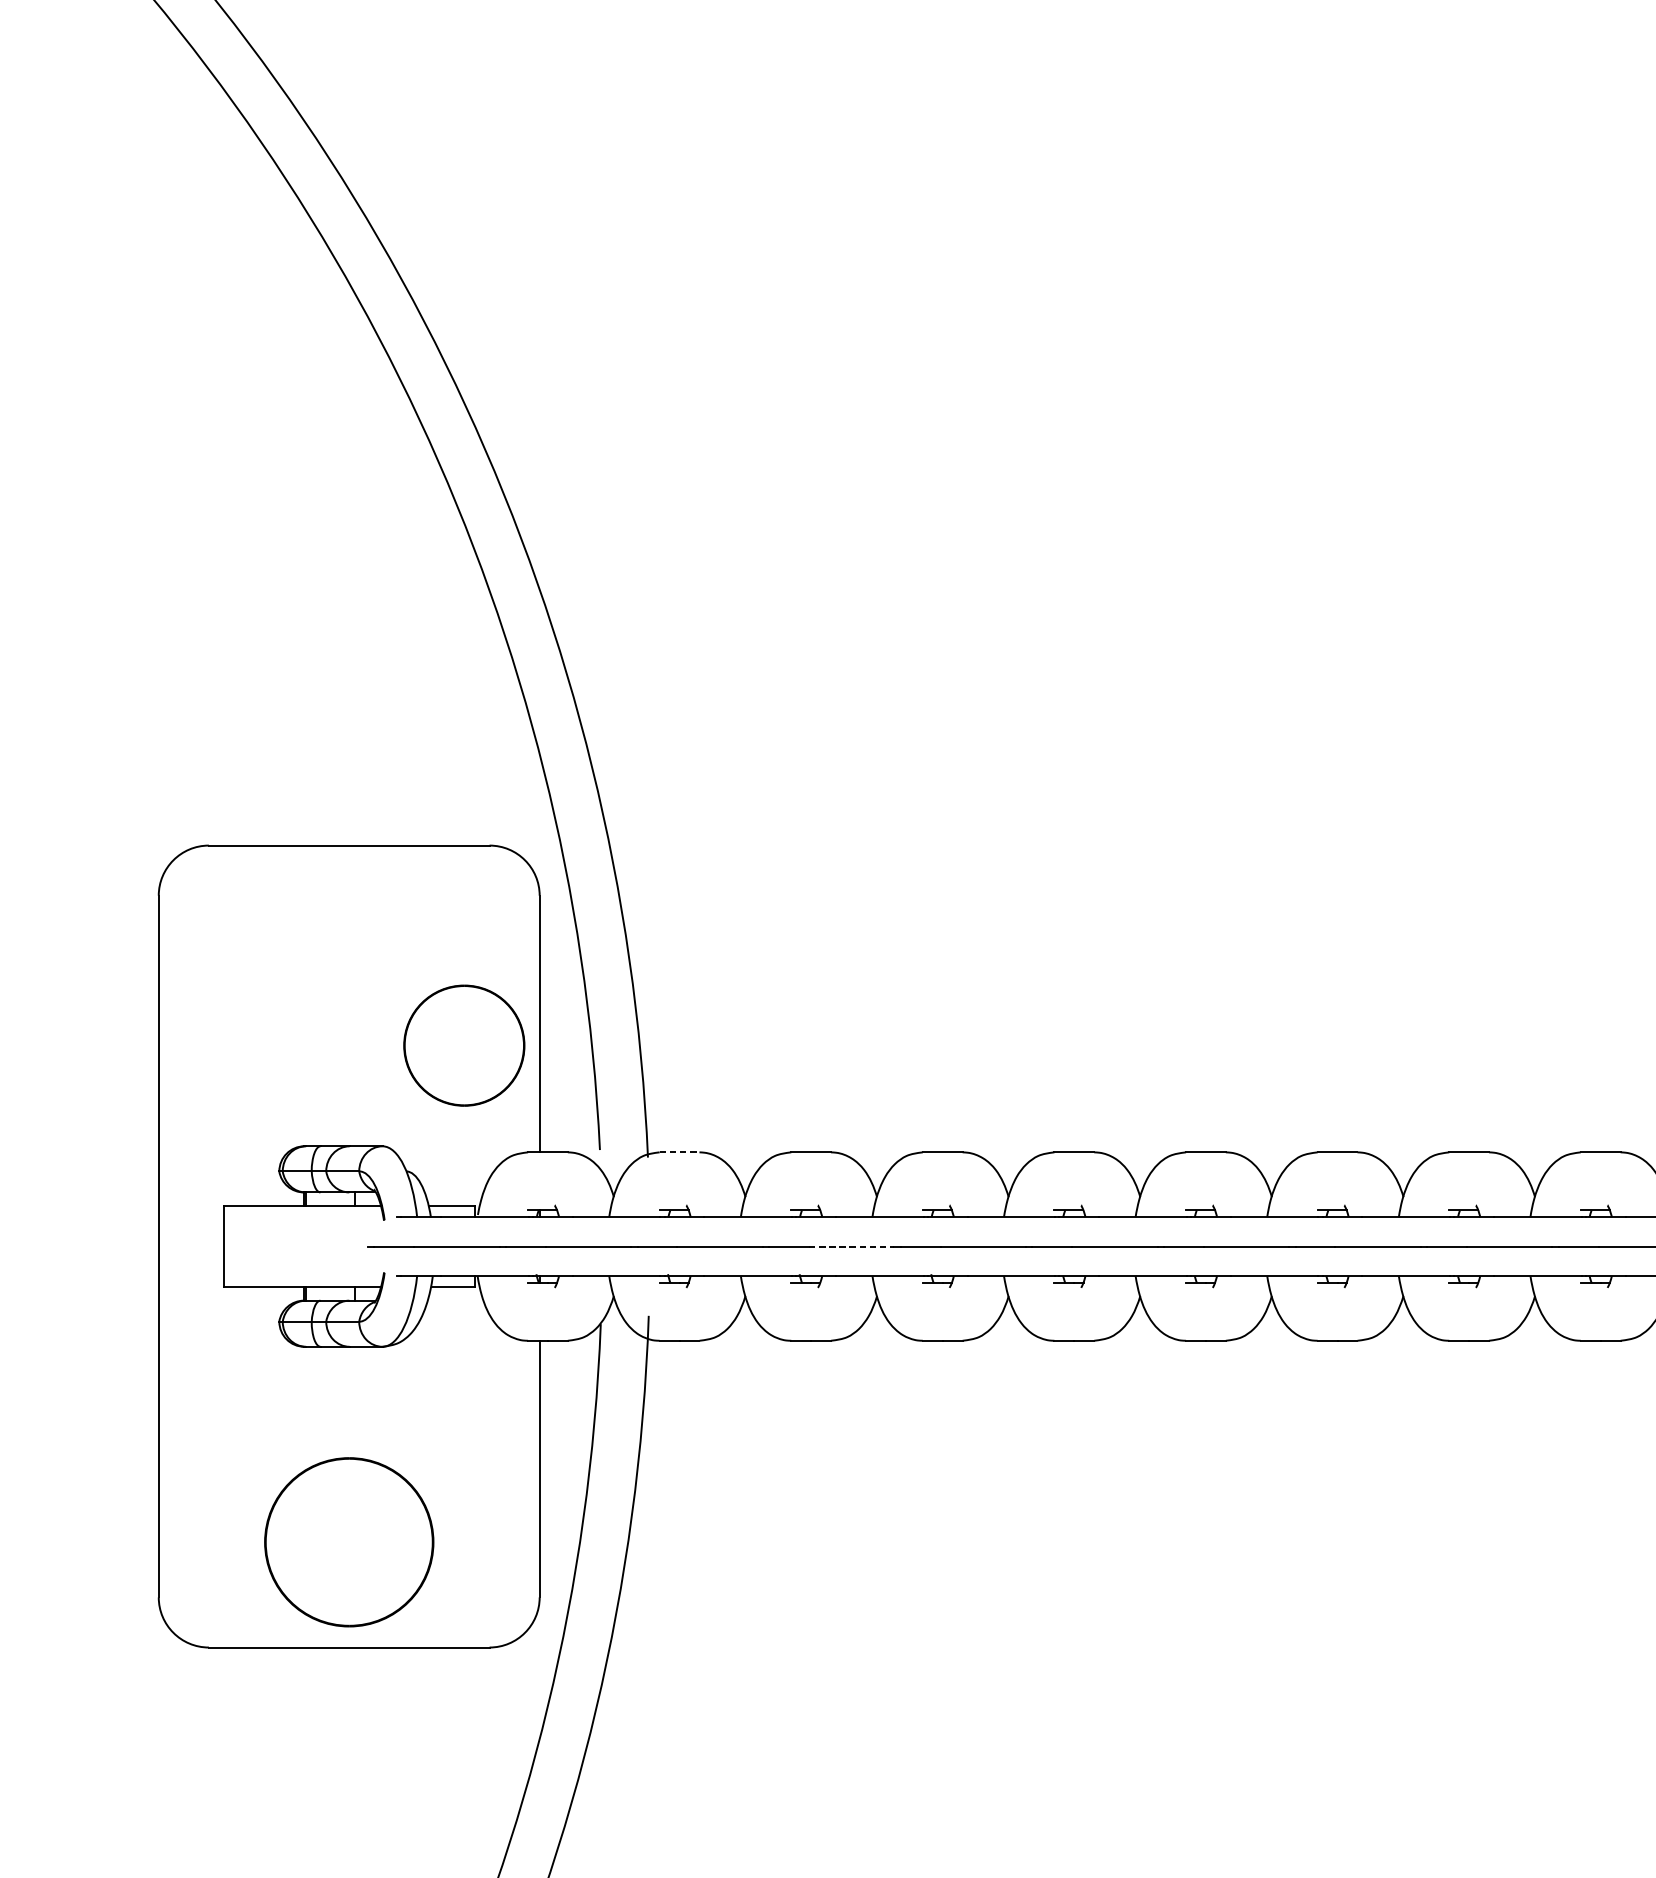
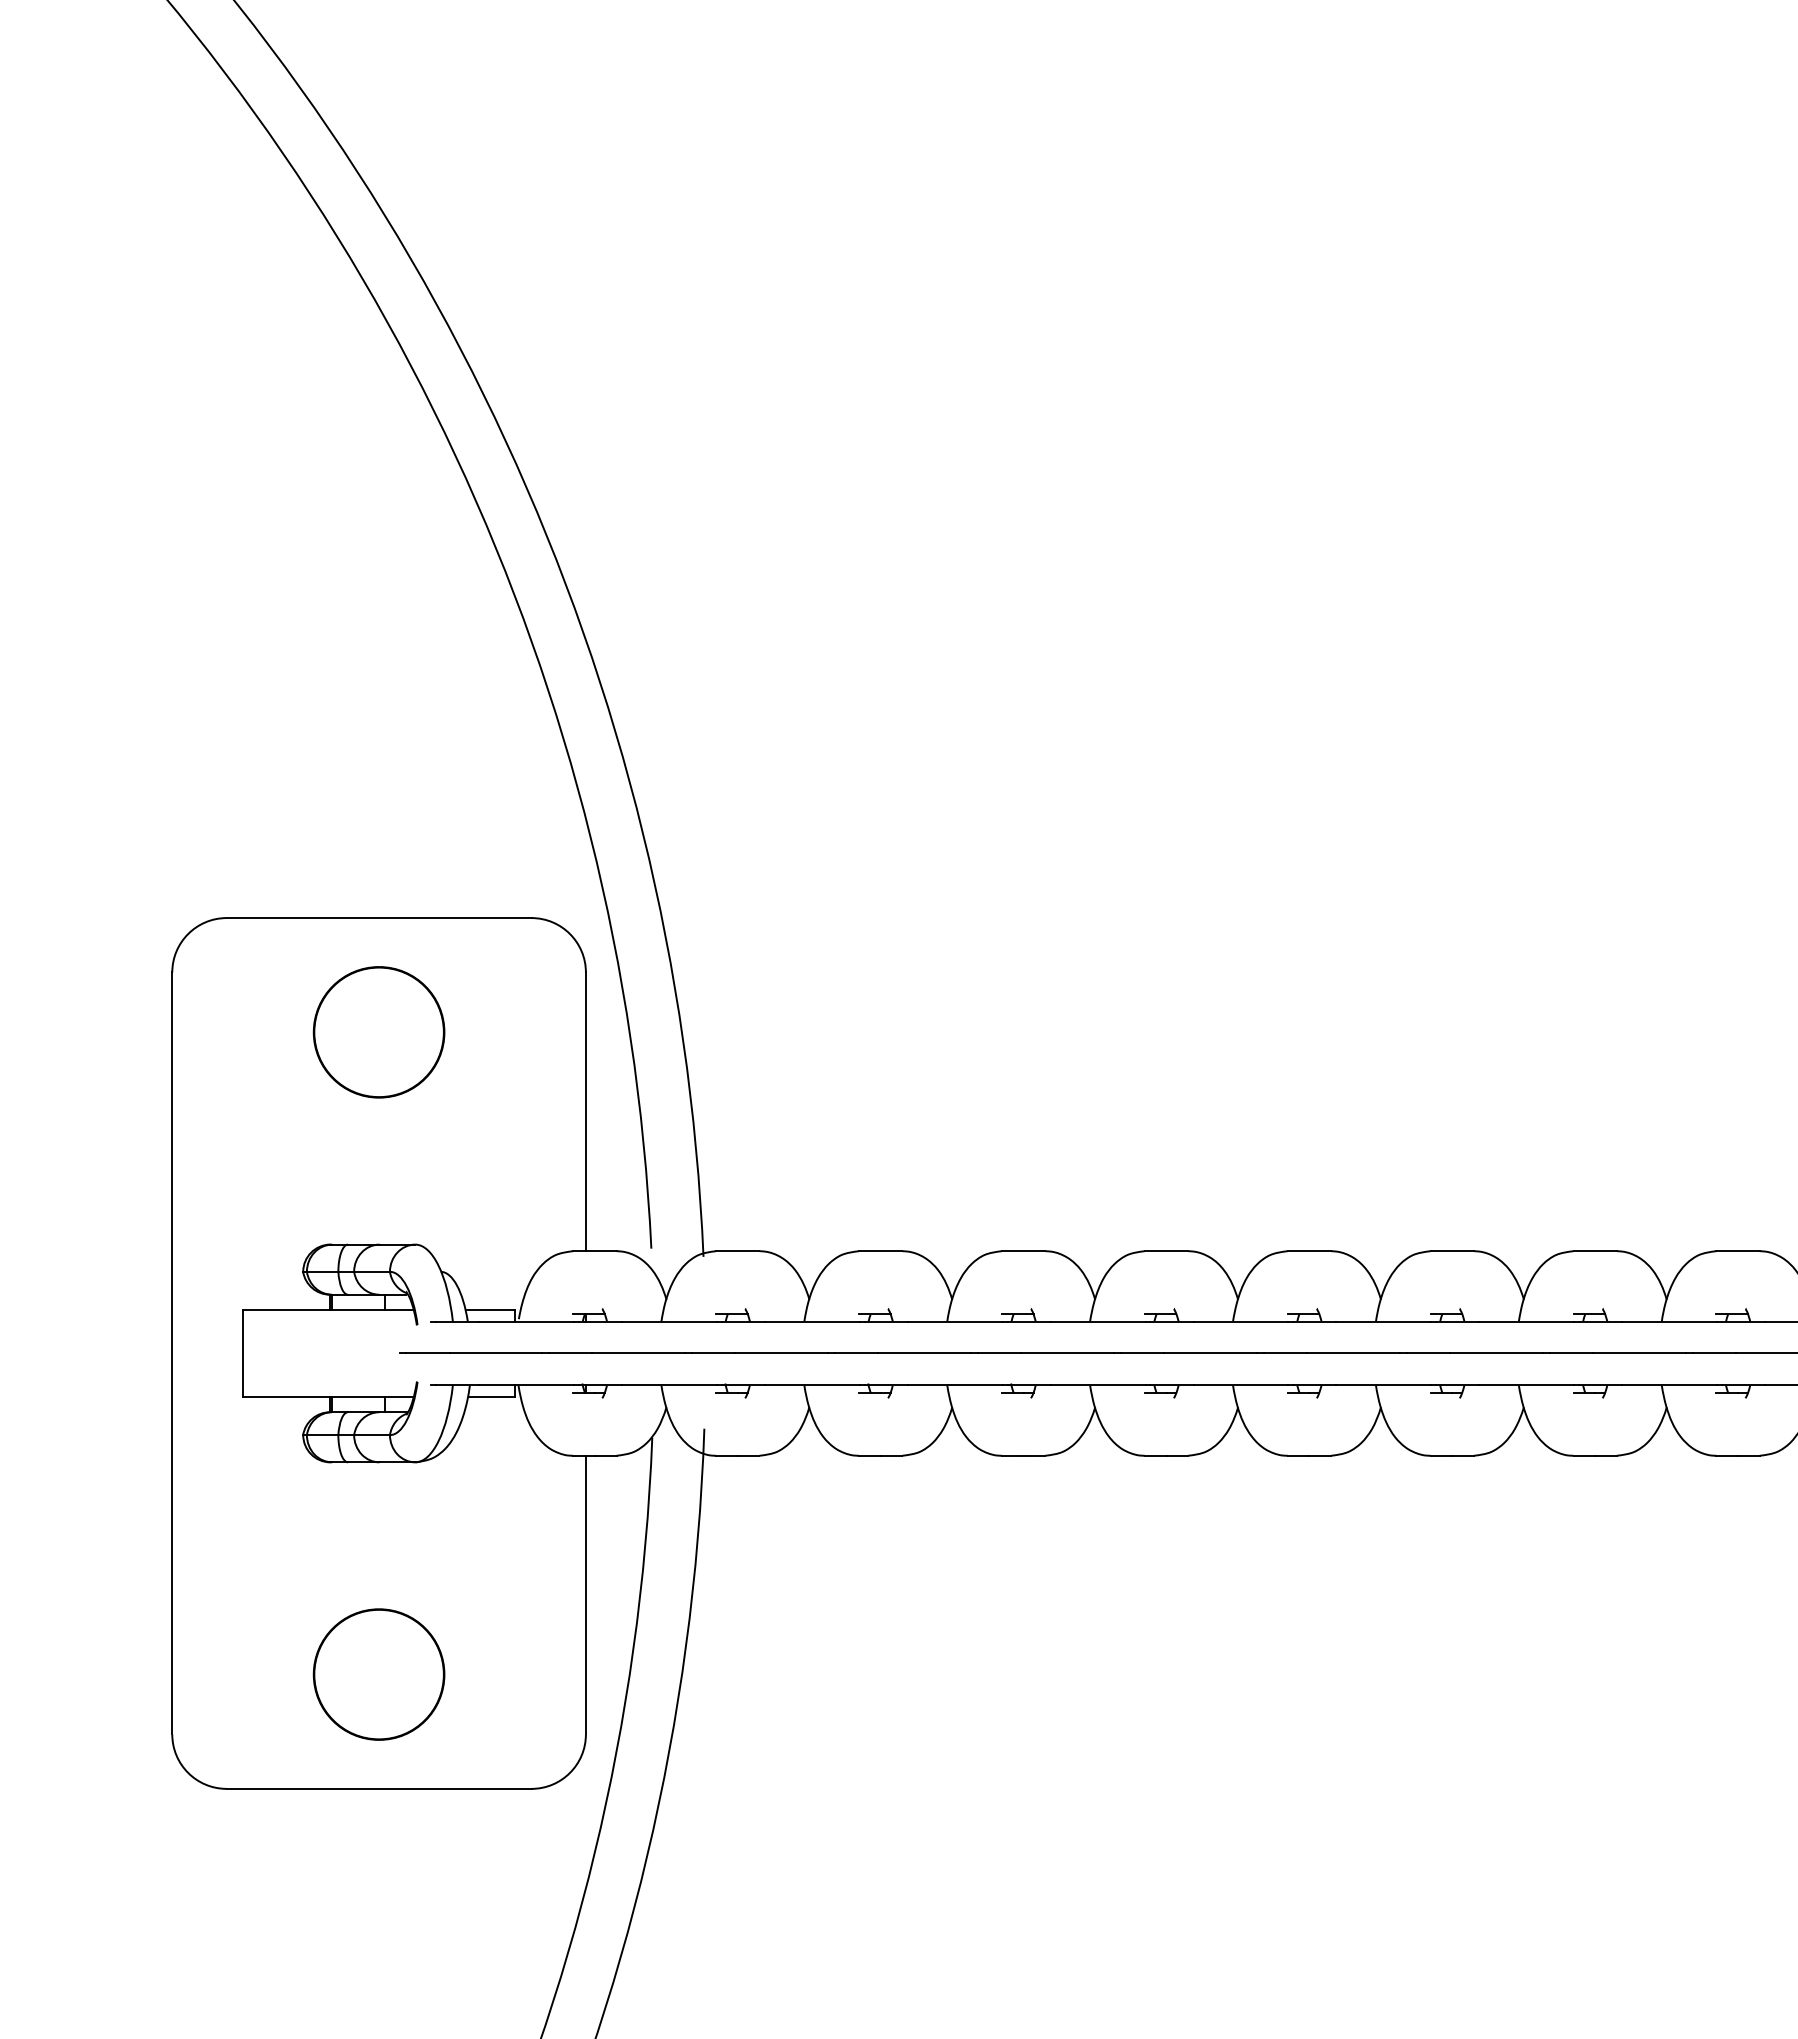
part: (463, 1045) -> (378, 1032), moved
line: (679, 1152) -> (737, 1251), dashed -> solid
line: (852, 1246) -> (925, 1353), dashed -> solid
part: (348, 1542) -> (378, 1674), size x0.71

